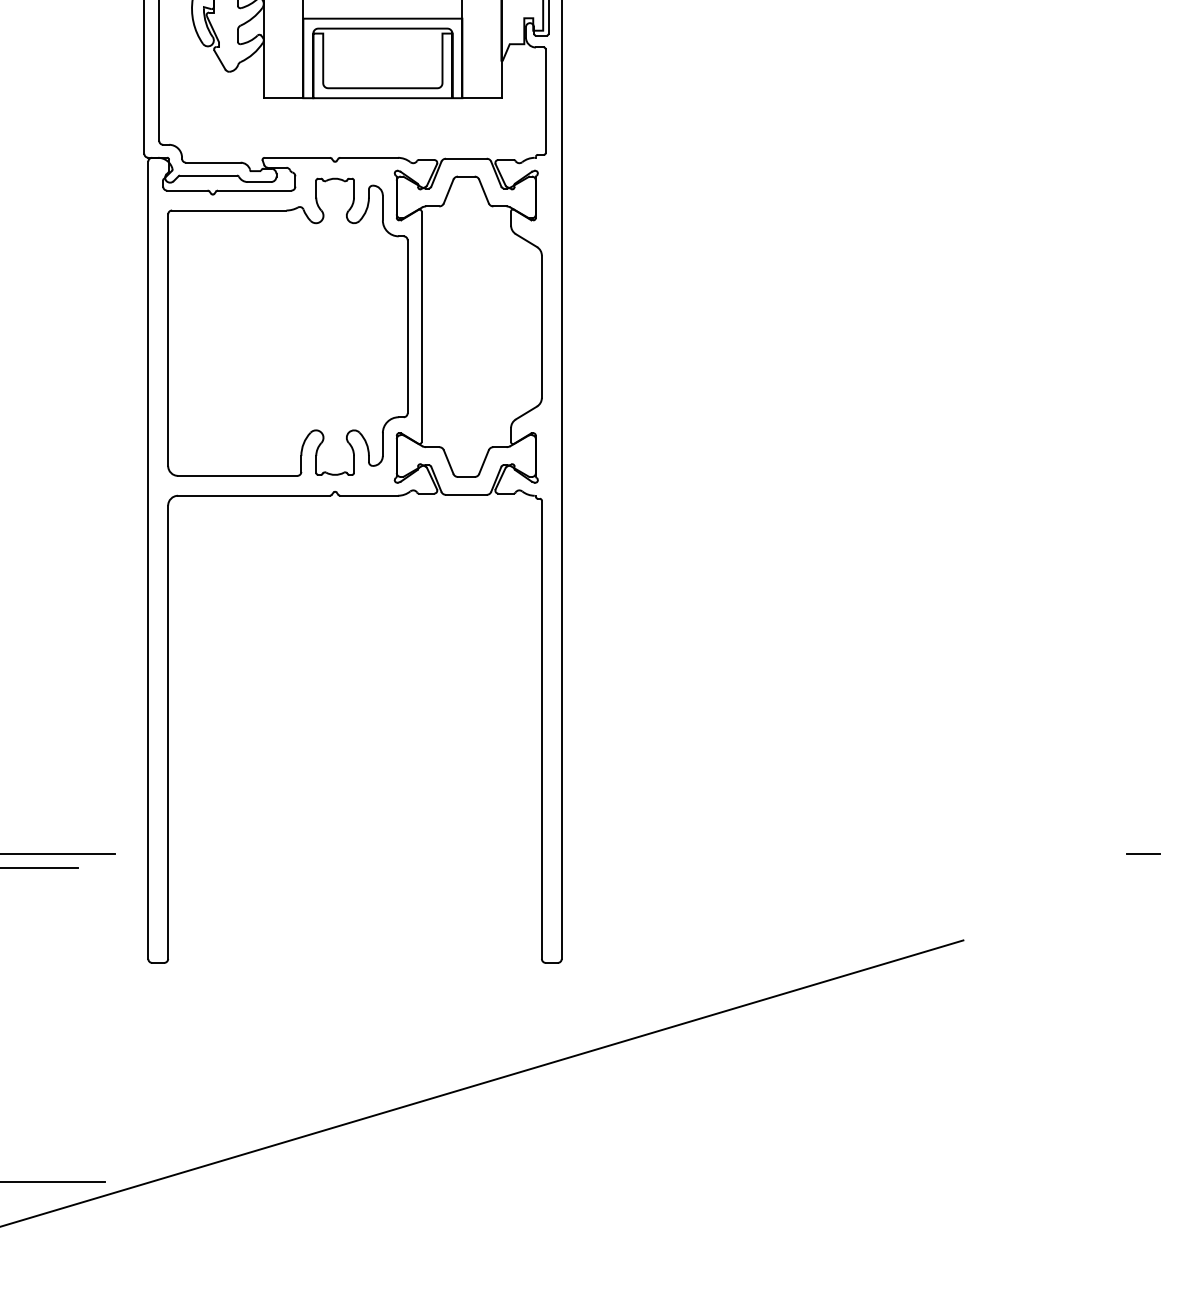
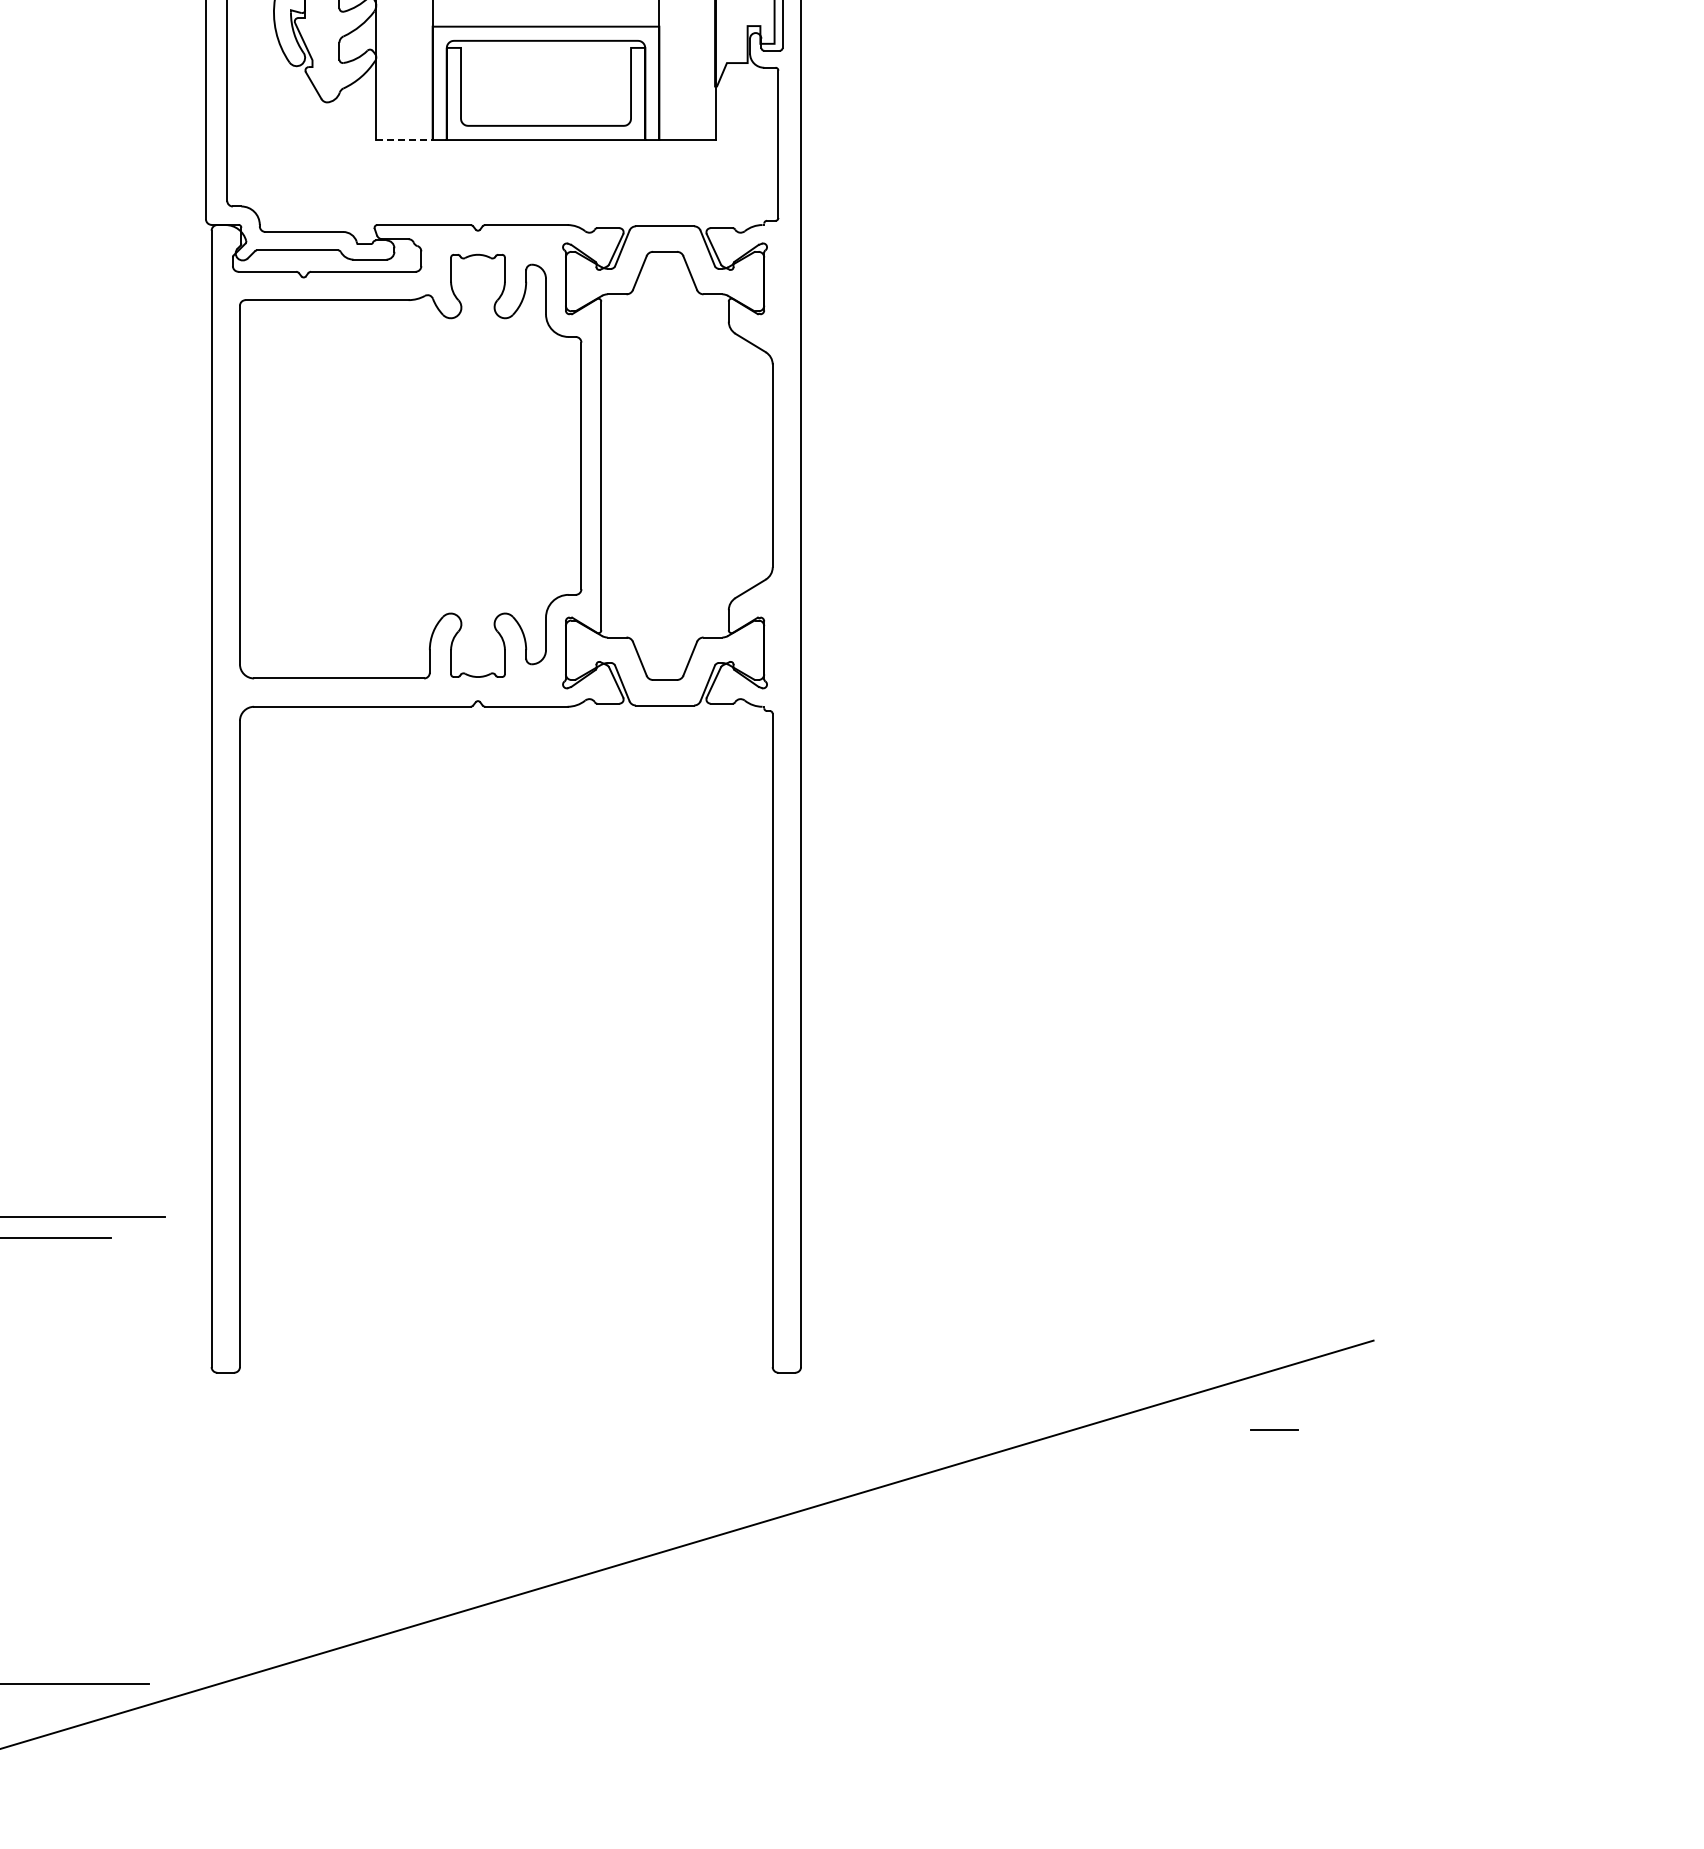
line: (283, 98) -> (404, 140), solid -> dashed
line: (1143, 853) -> (1274, 1429), moved

